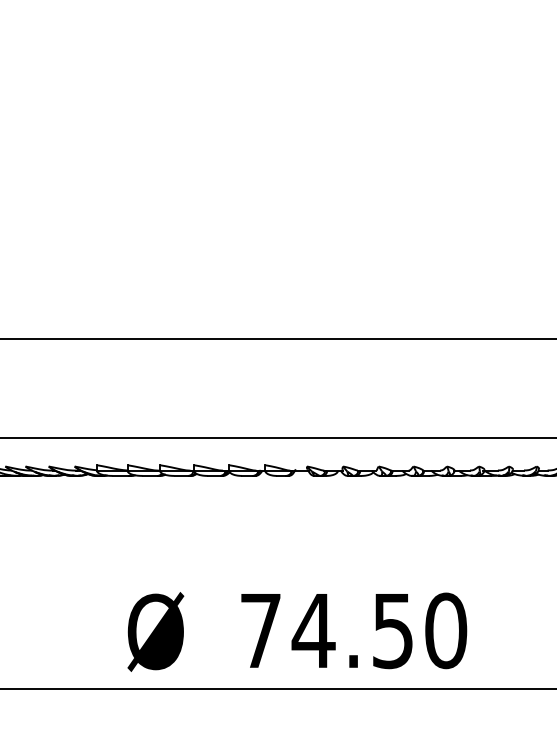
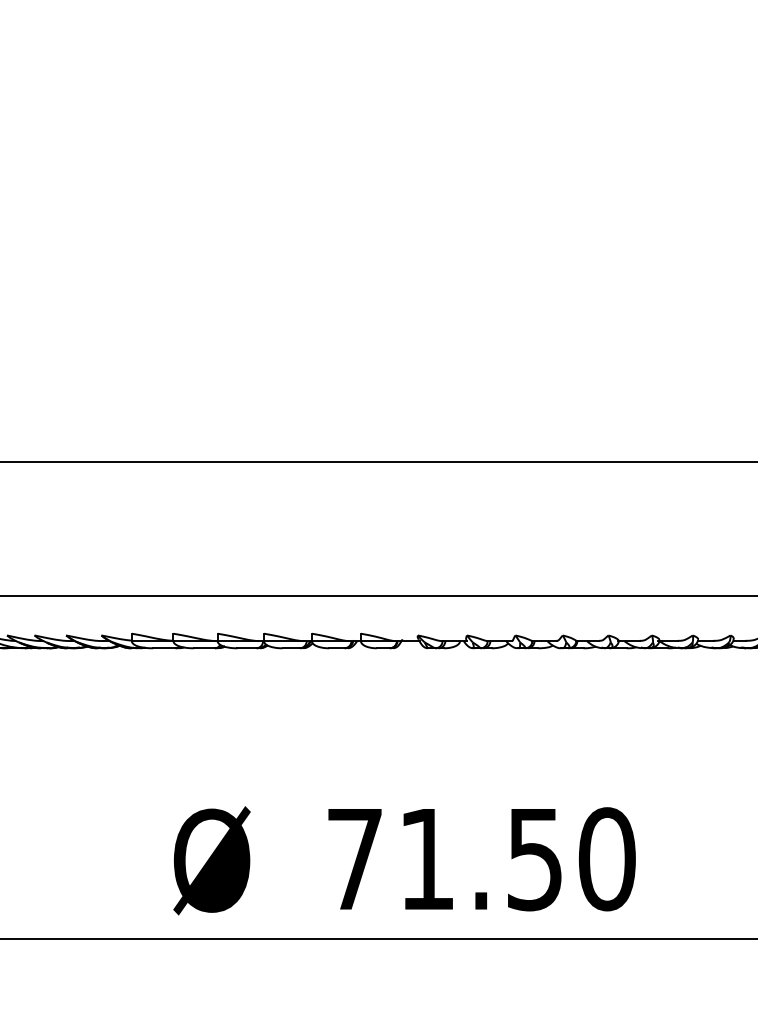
text: (313, 631) -> (426, 859), 74.50 -> 71.50

